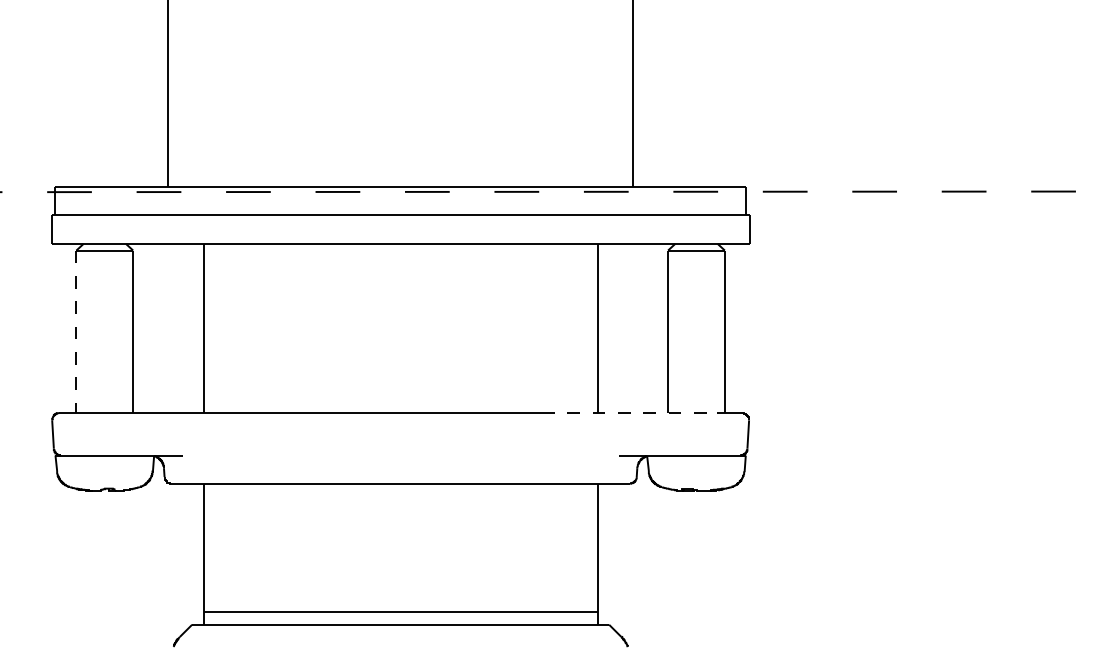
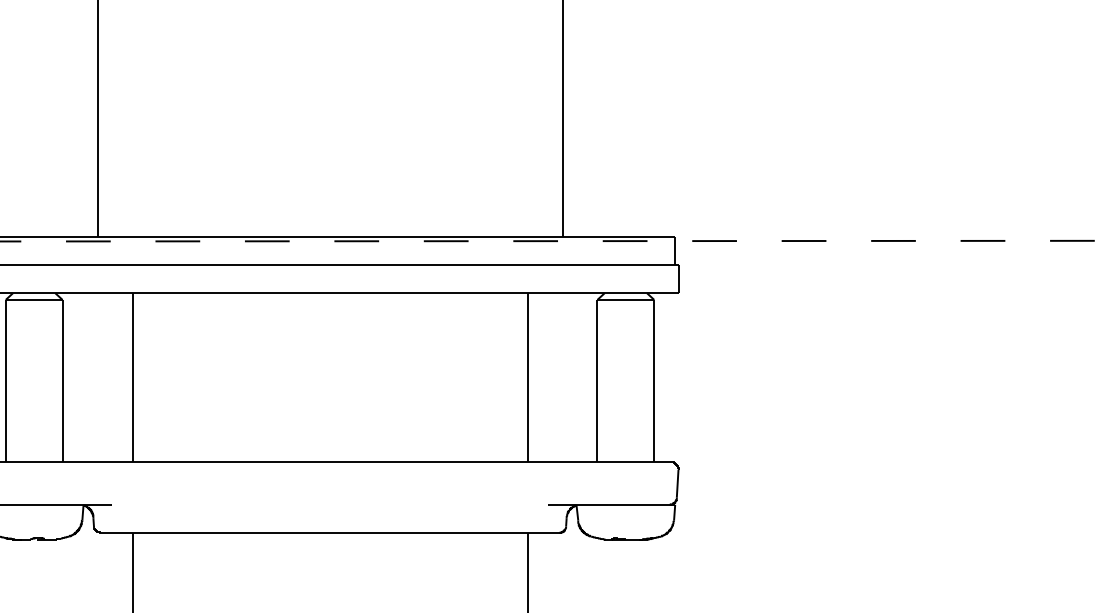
line: (76, 332) -> (5, 381), dashed -> solid
line: (629, 413) -> (558, 462), dashed -> solid

